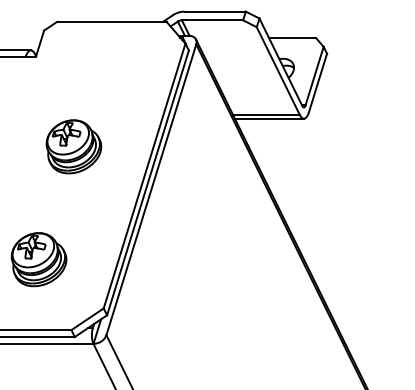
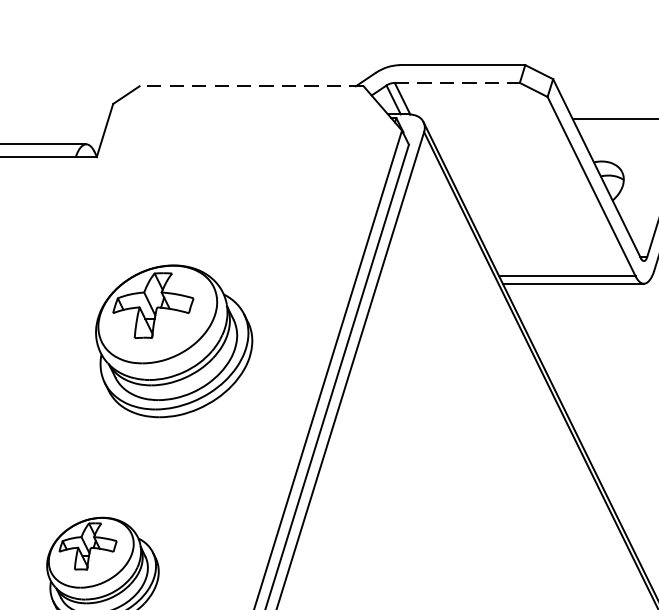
line: (212, 20) -> (457, 83), solid -> dashed
line: (111, 22) -> (250, 87), solid -> dashed
part: (73, 146) -> (173, 340), size x1.4

